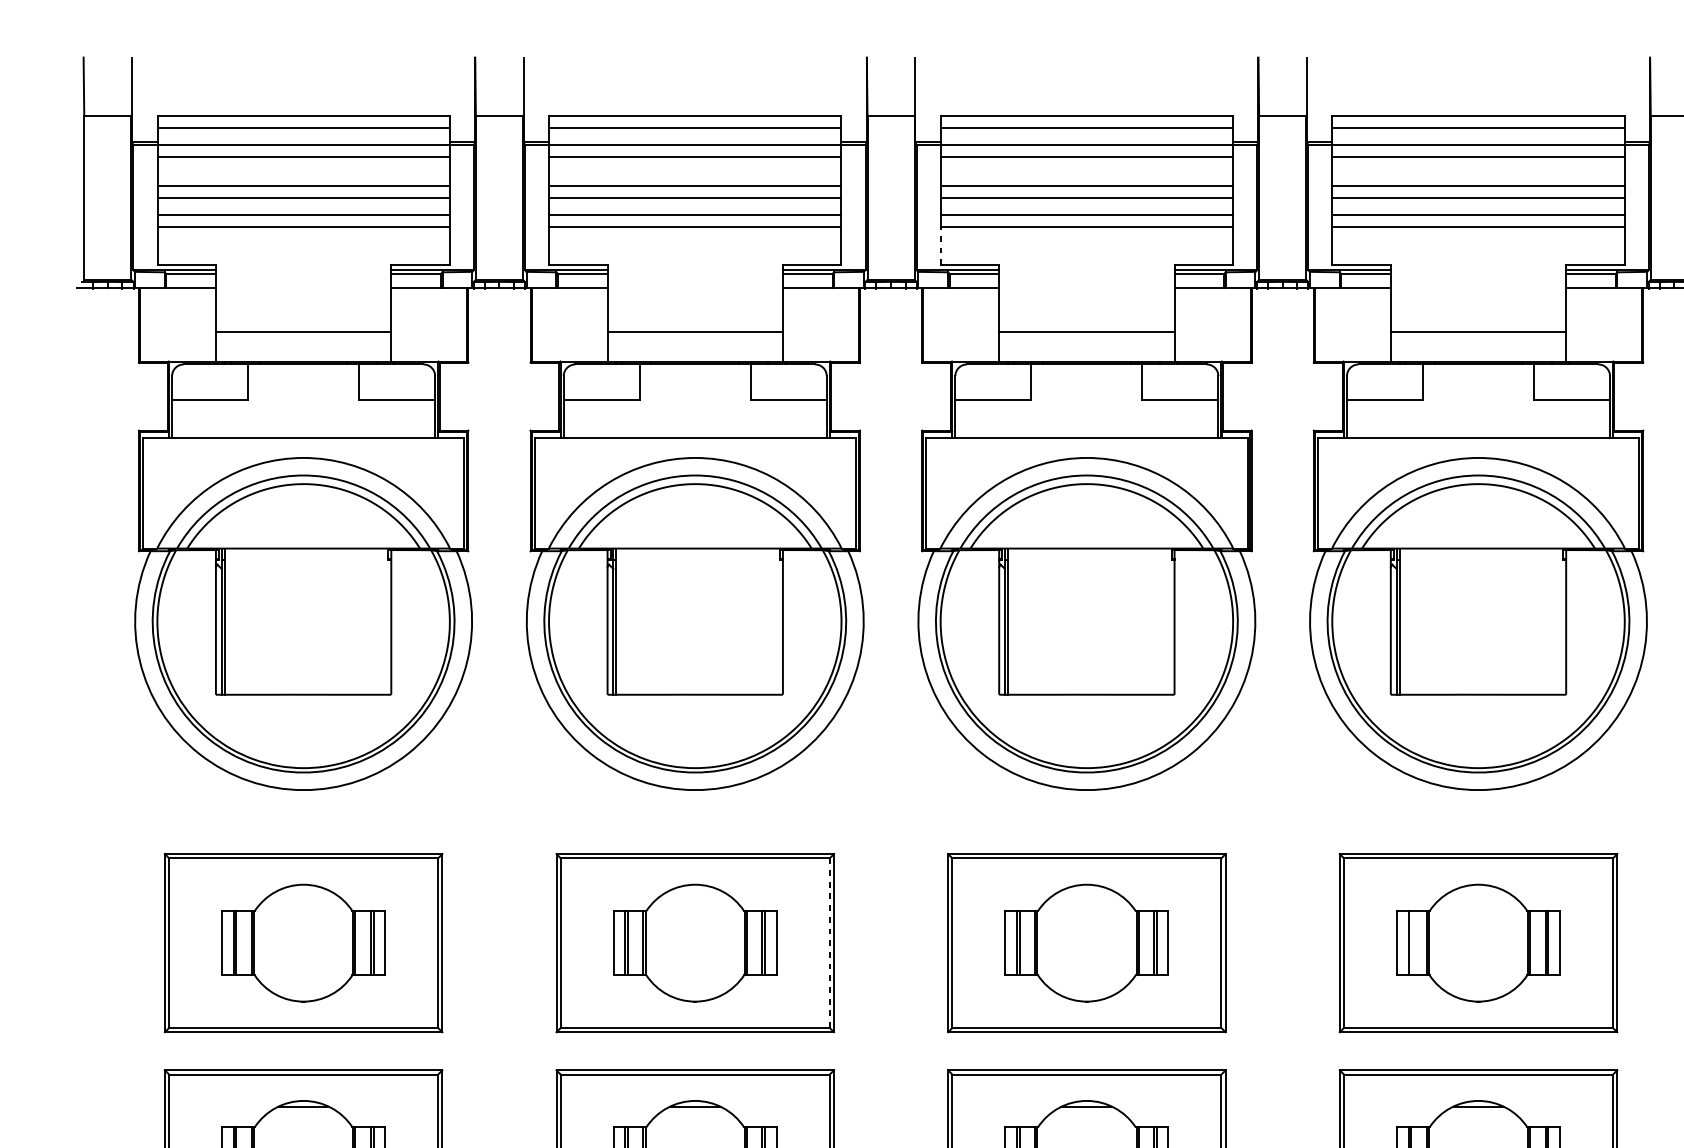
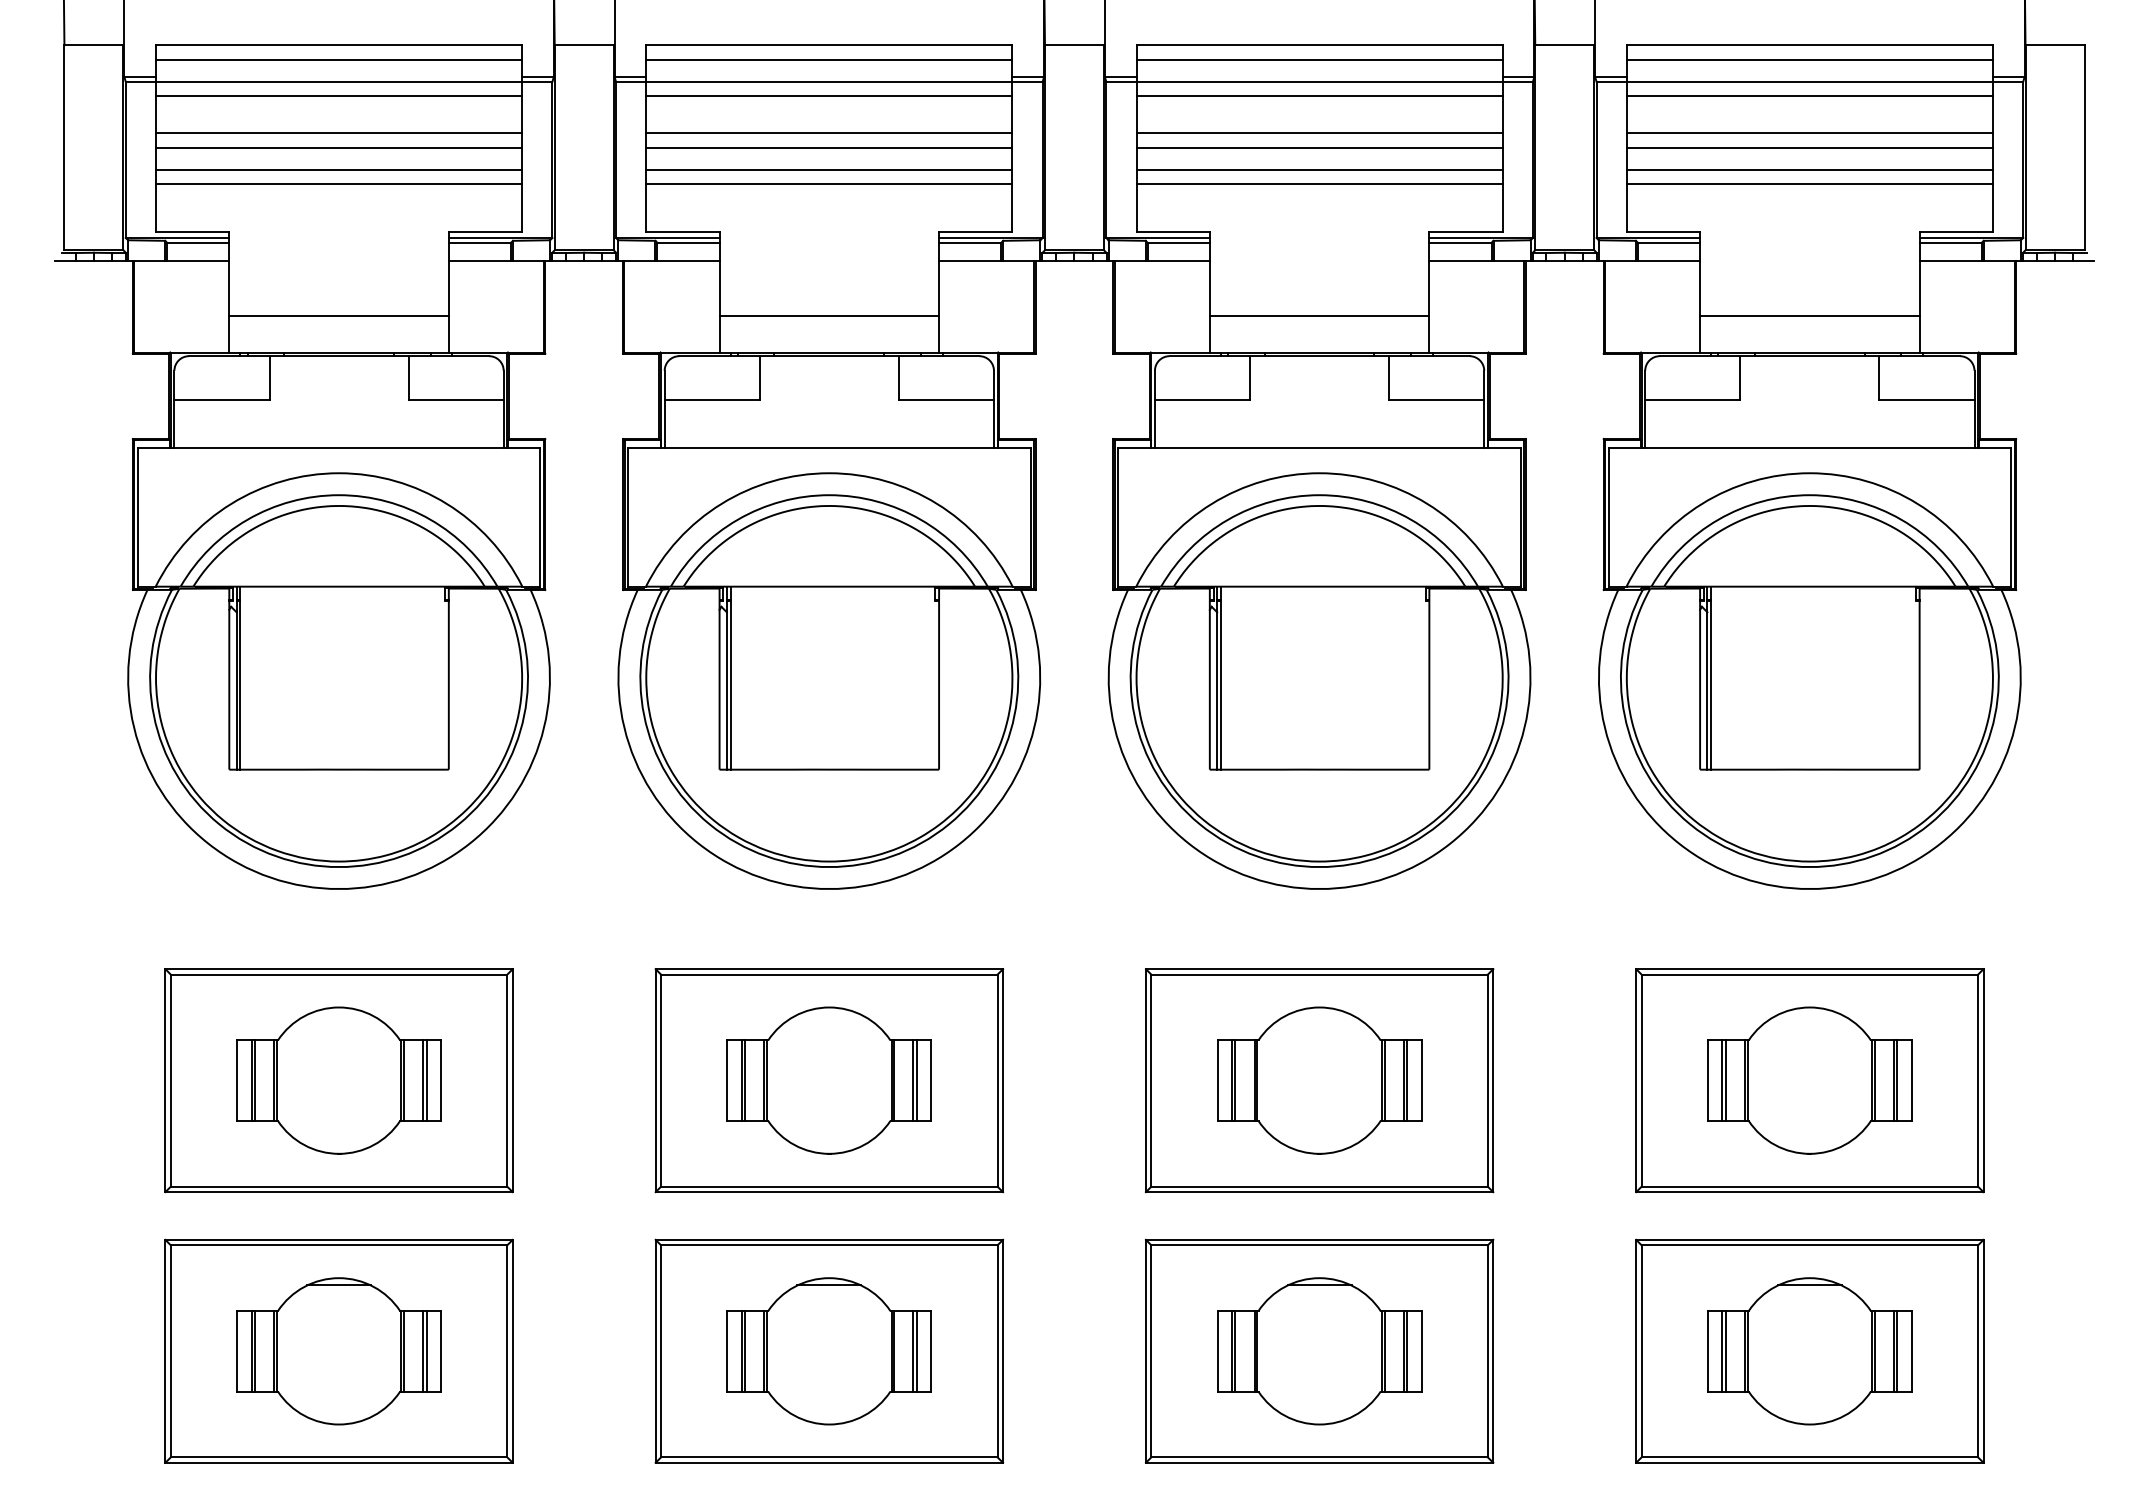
line: (940, 245) -> (1136, 207), dashed -> solid
line: (829, 943) -> (997, 1080), dashed -> solid
line: (1411, 943) -> (1725, 1080), added

